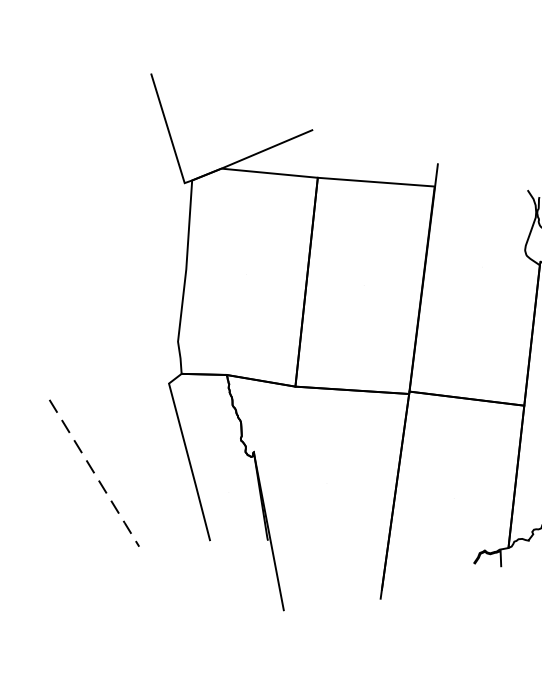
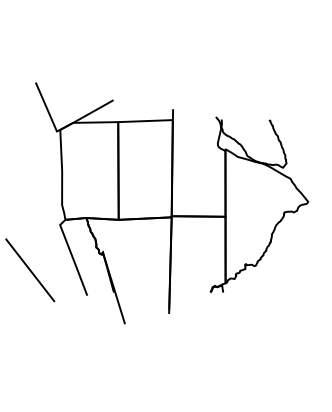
line: (94, 473) -> (30, 270), dashed -> solid

